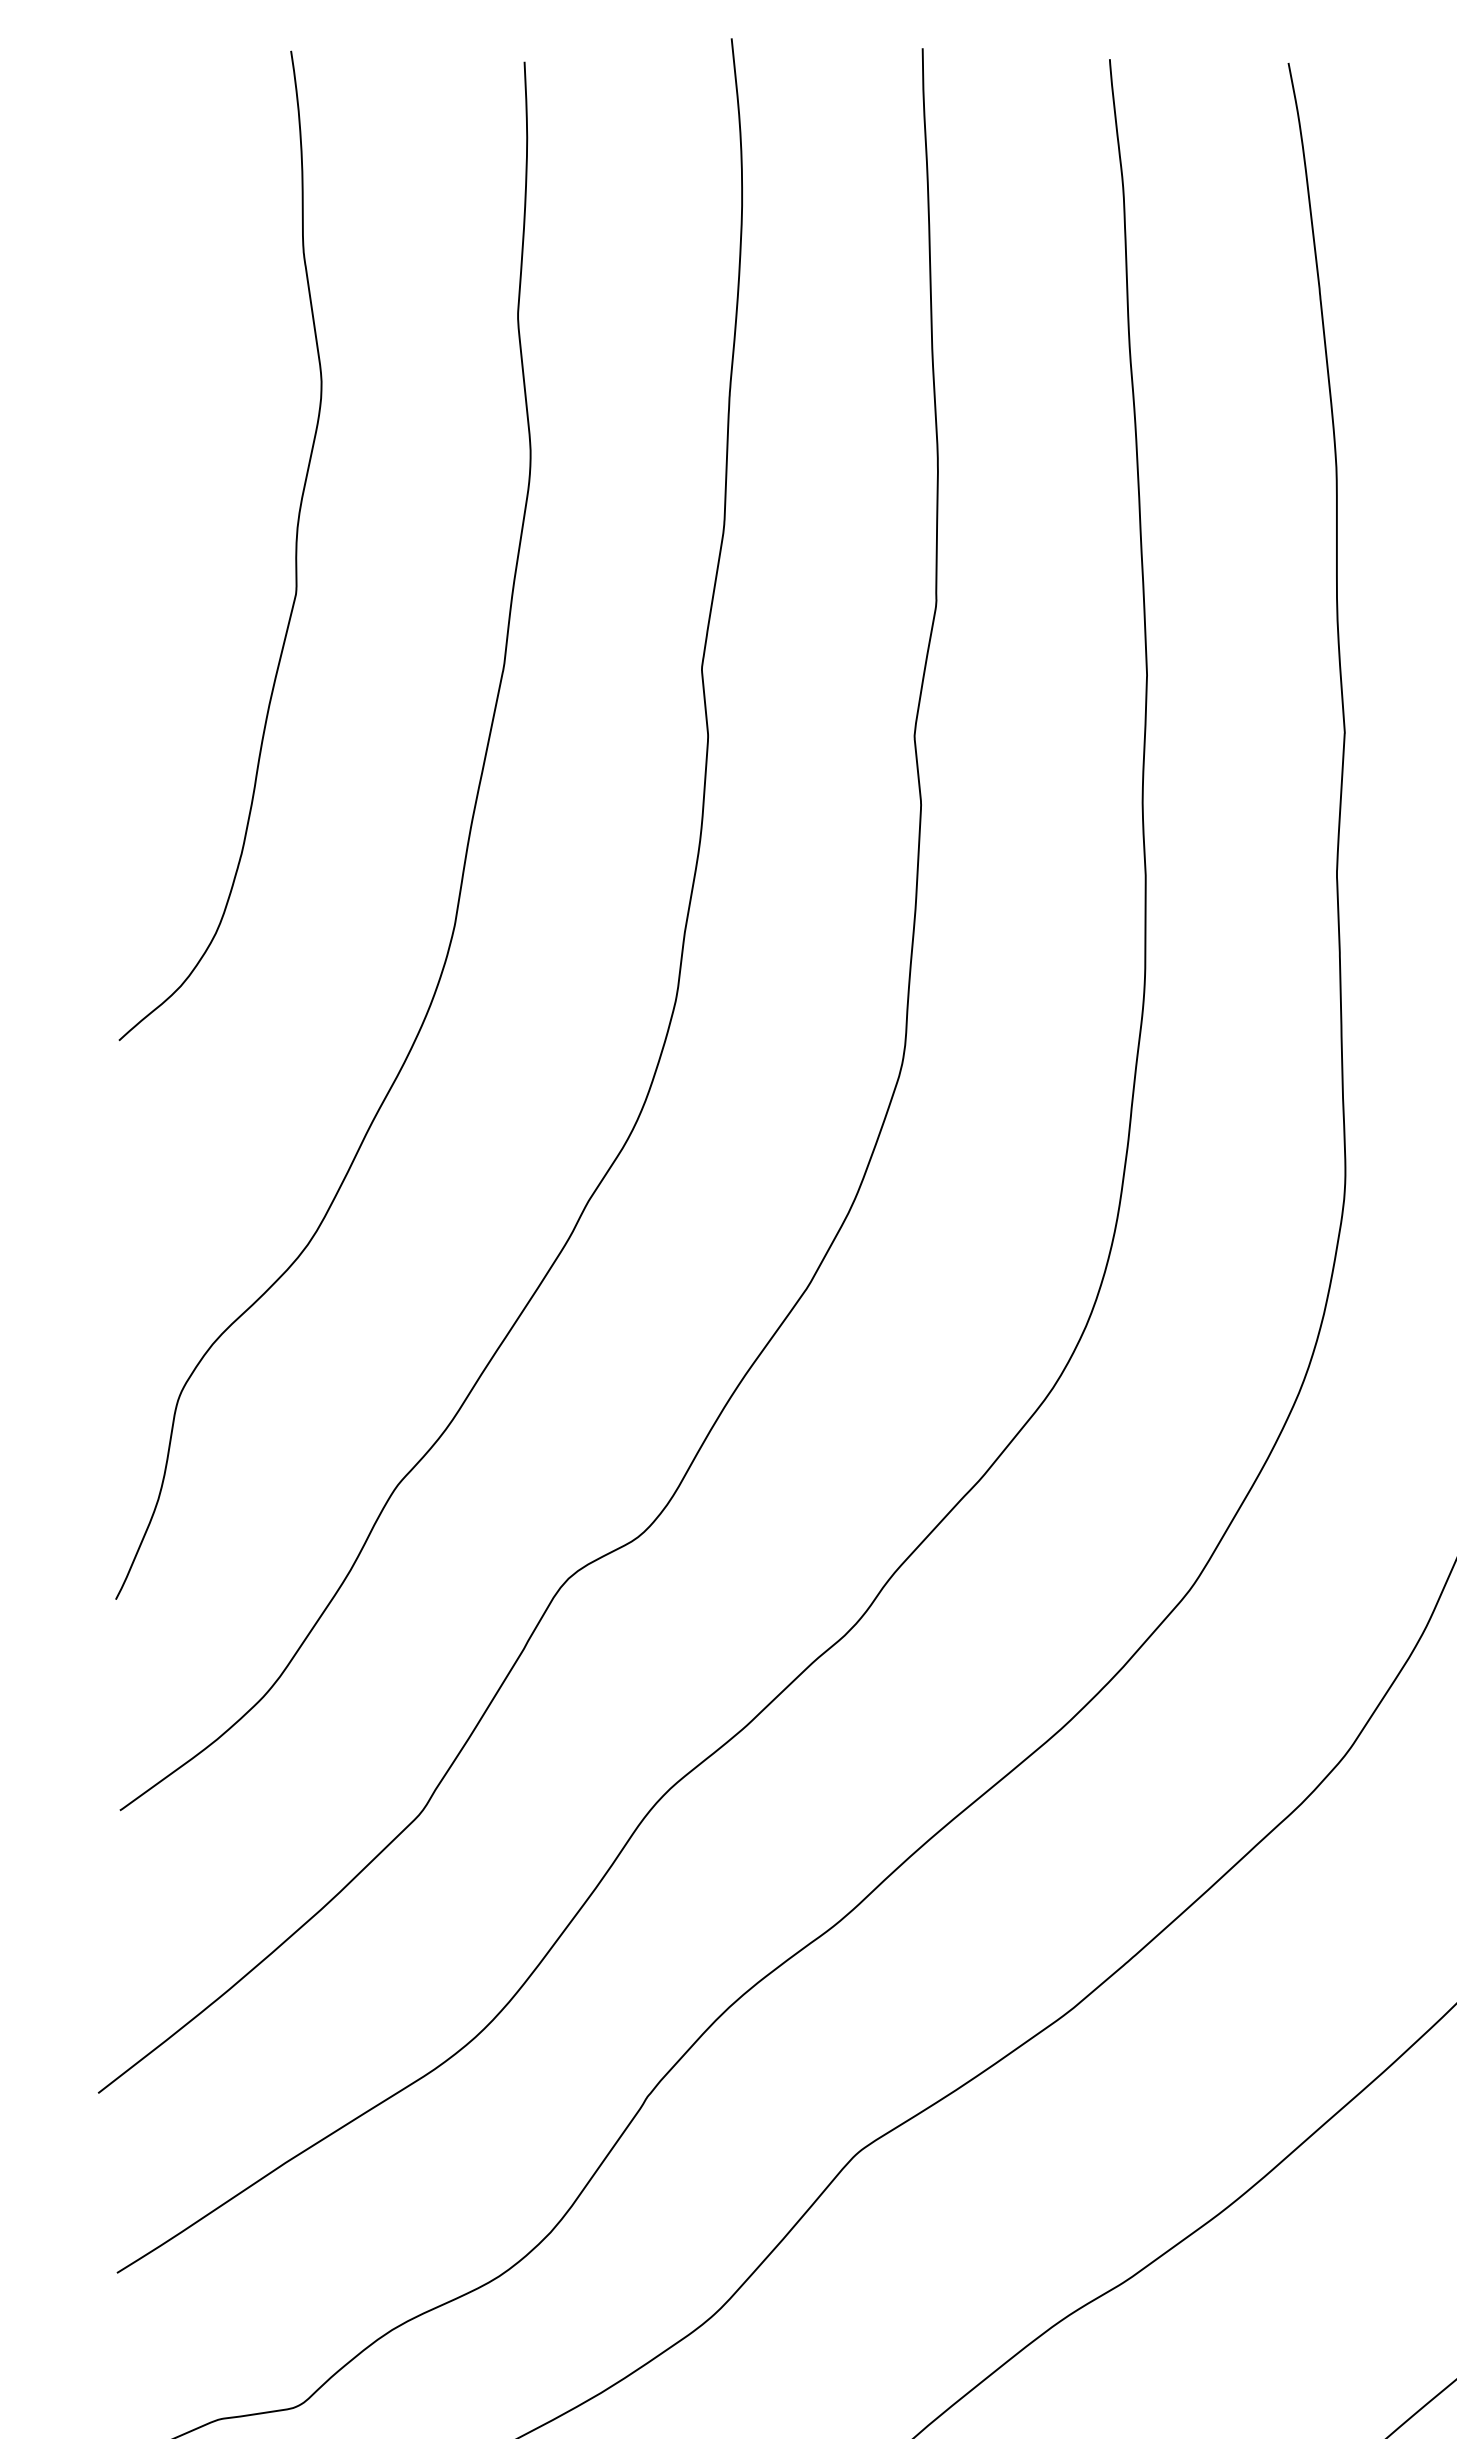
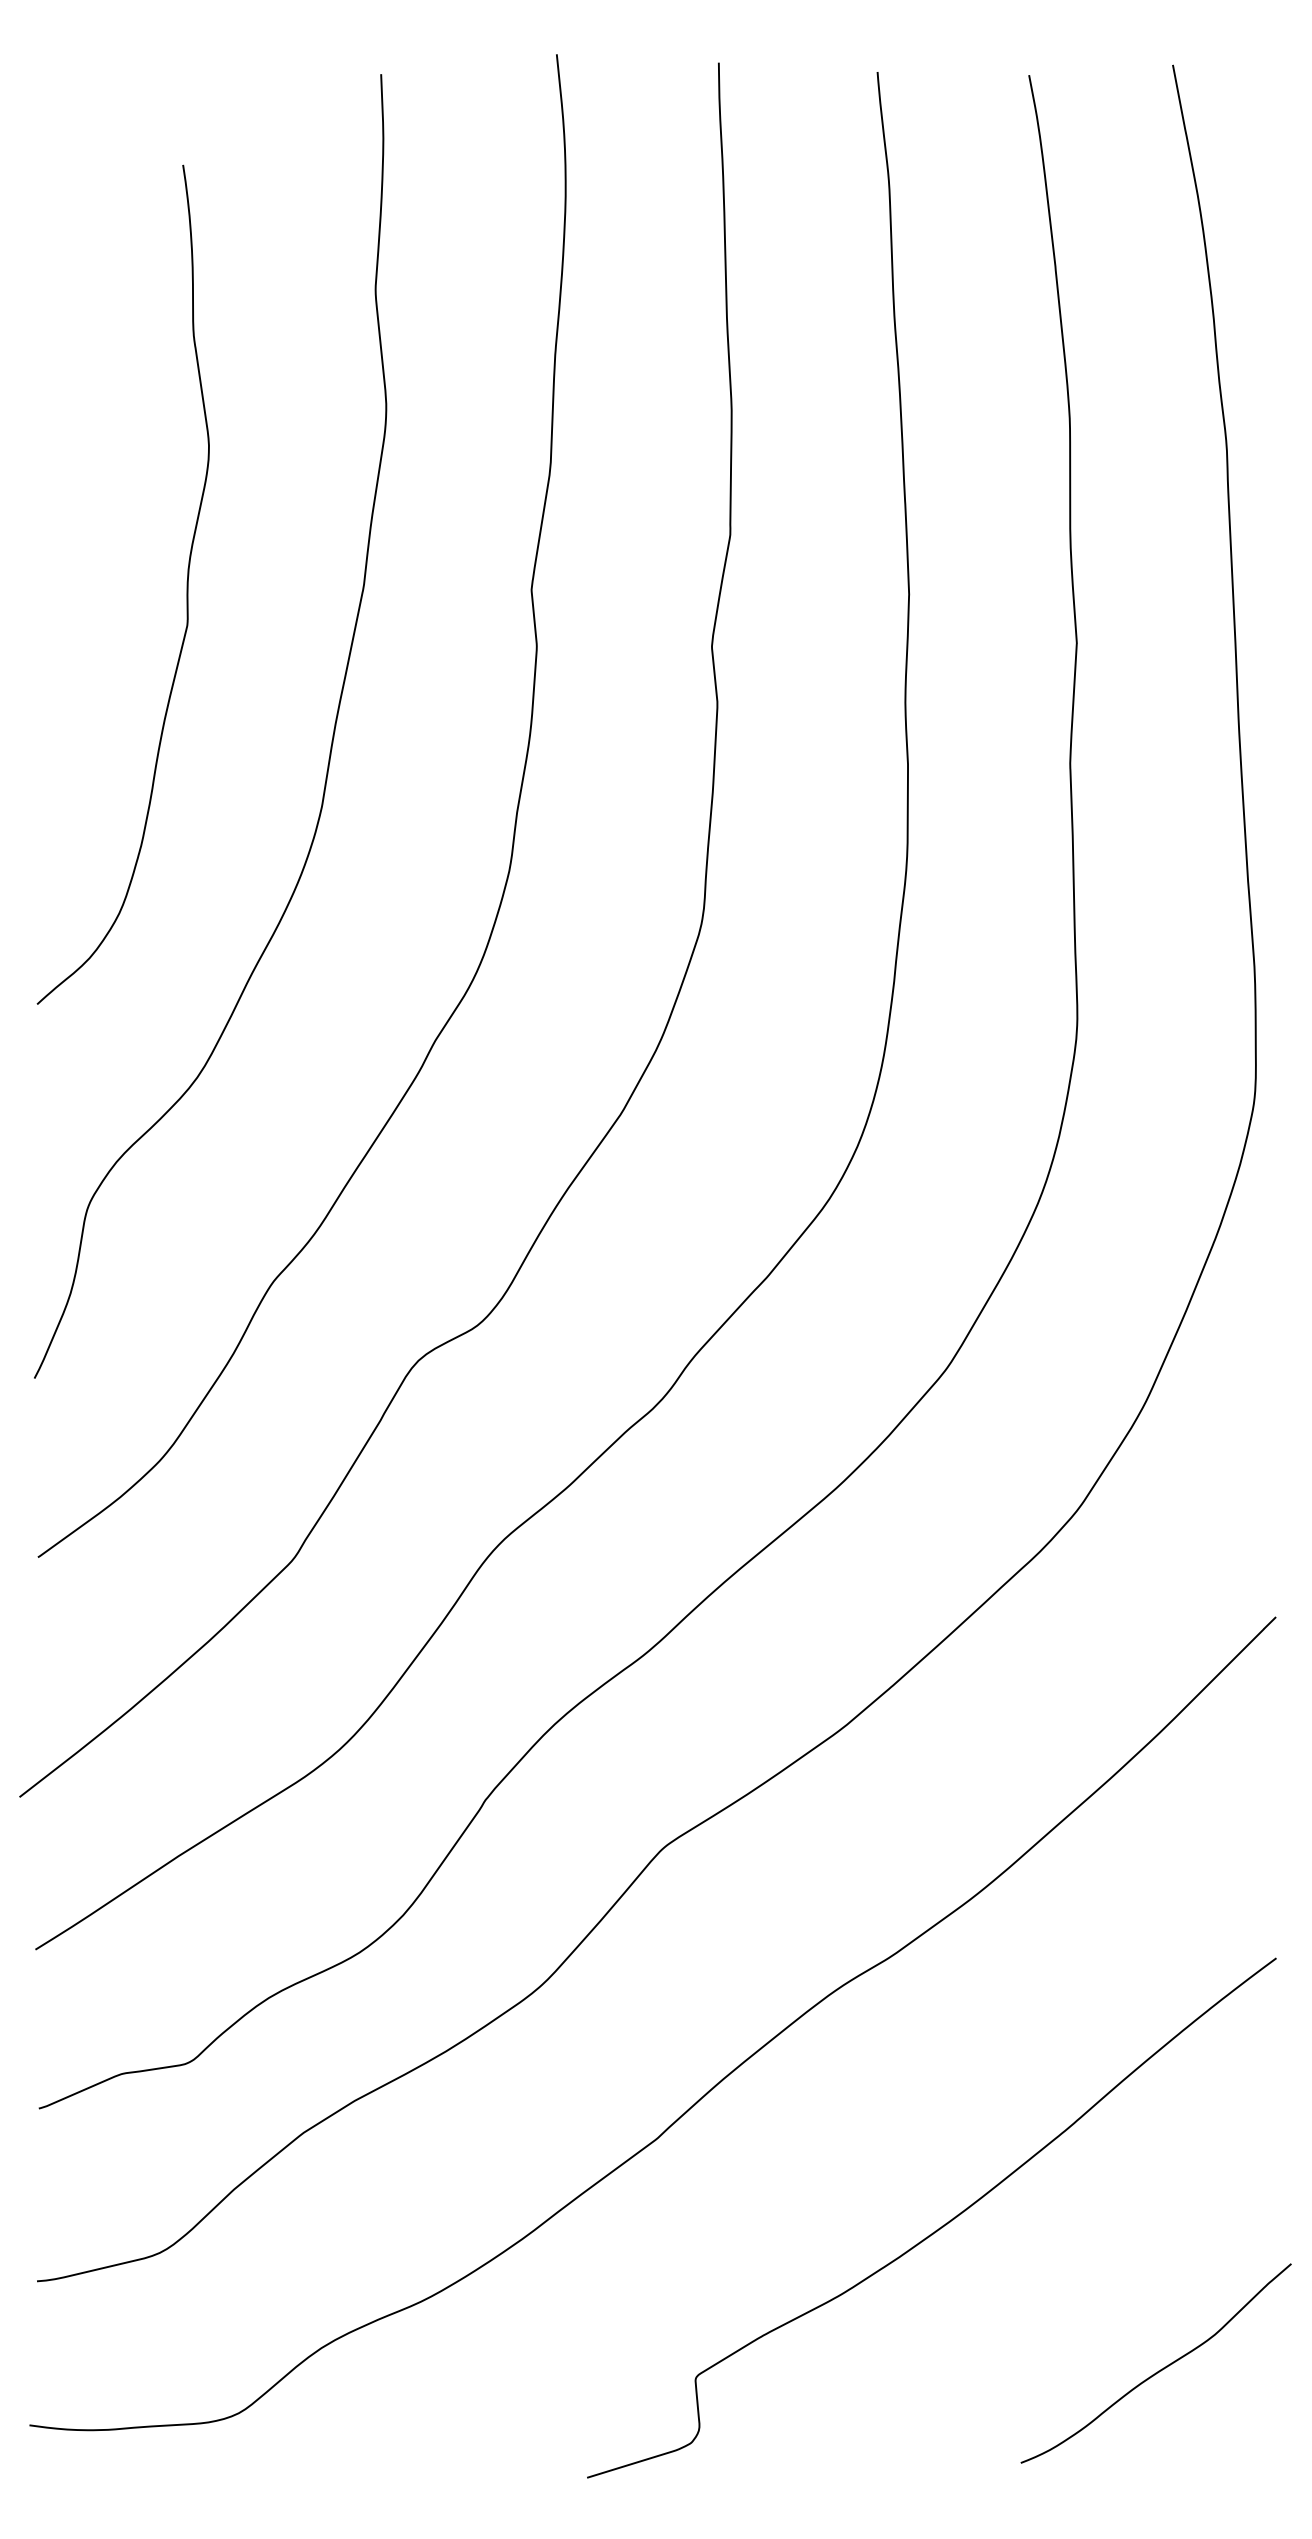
curve: (295, 545) -> (186, 584), moved

